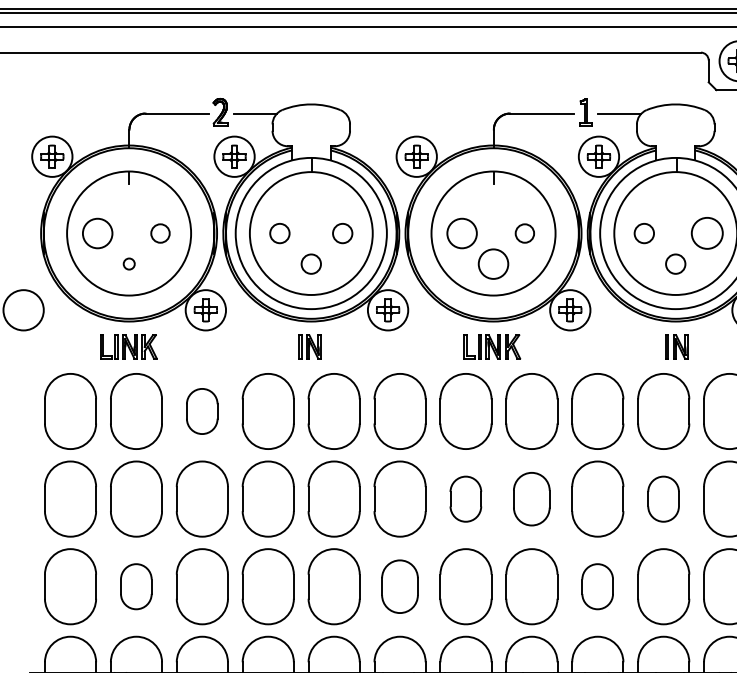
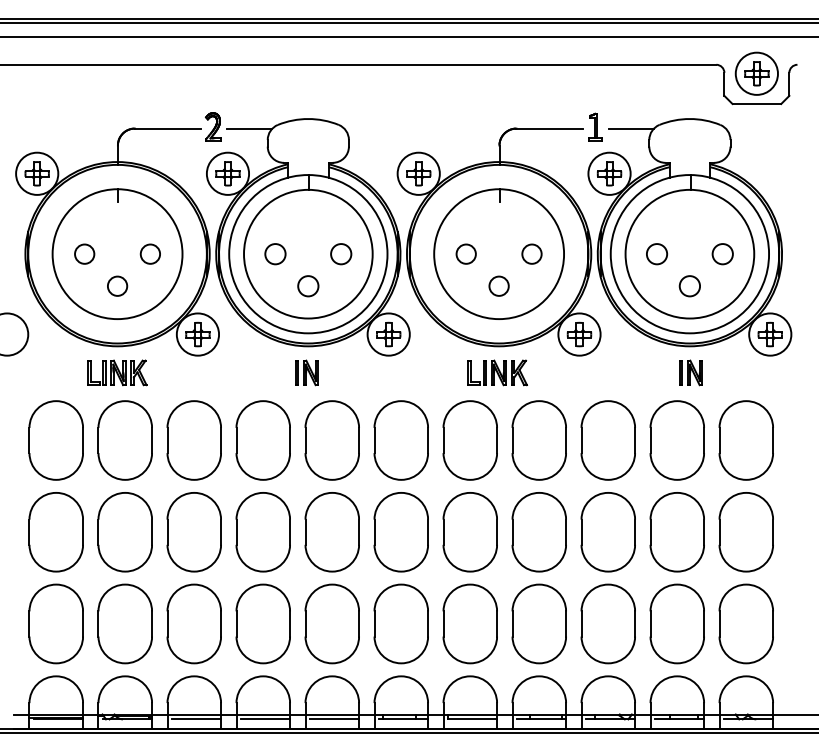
circle: (97, 232) -> (84, 253), size x0.62
circle: (461, 232) -> (465, 253), size x0.62
circle: (706, 233) -> (722, 254), size x0.62
circle: (129, 263) -> (117, 285), size x1.67
circle: (492, 263) -> (498, 285), size x0.62
part: (201, 411) -> (193, 440), size x1.67
part: (465, 499) -> (469, 532), size x1.67
part: (531, 499) -> (538, 532), size x1.43
part: (662, 499) -> (676, 532), size x1.67
part: (135, 586) -> (124, 623), size x1.67
part: (399, 586) -> (400, 623), size x1.43
part: (597, 586) -> (607, 623), size x1.67

